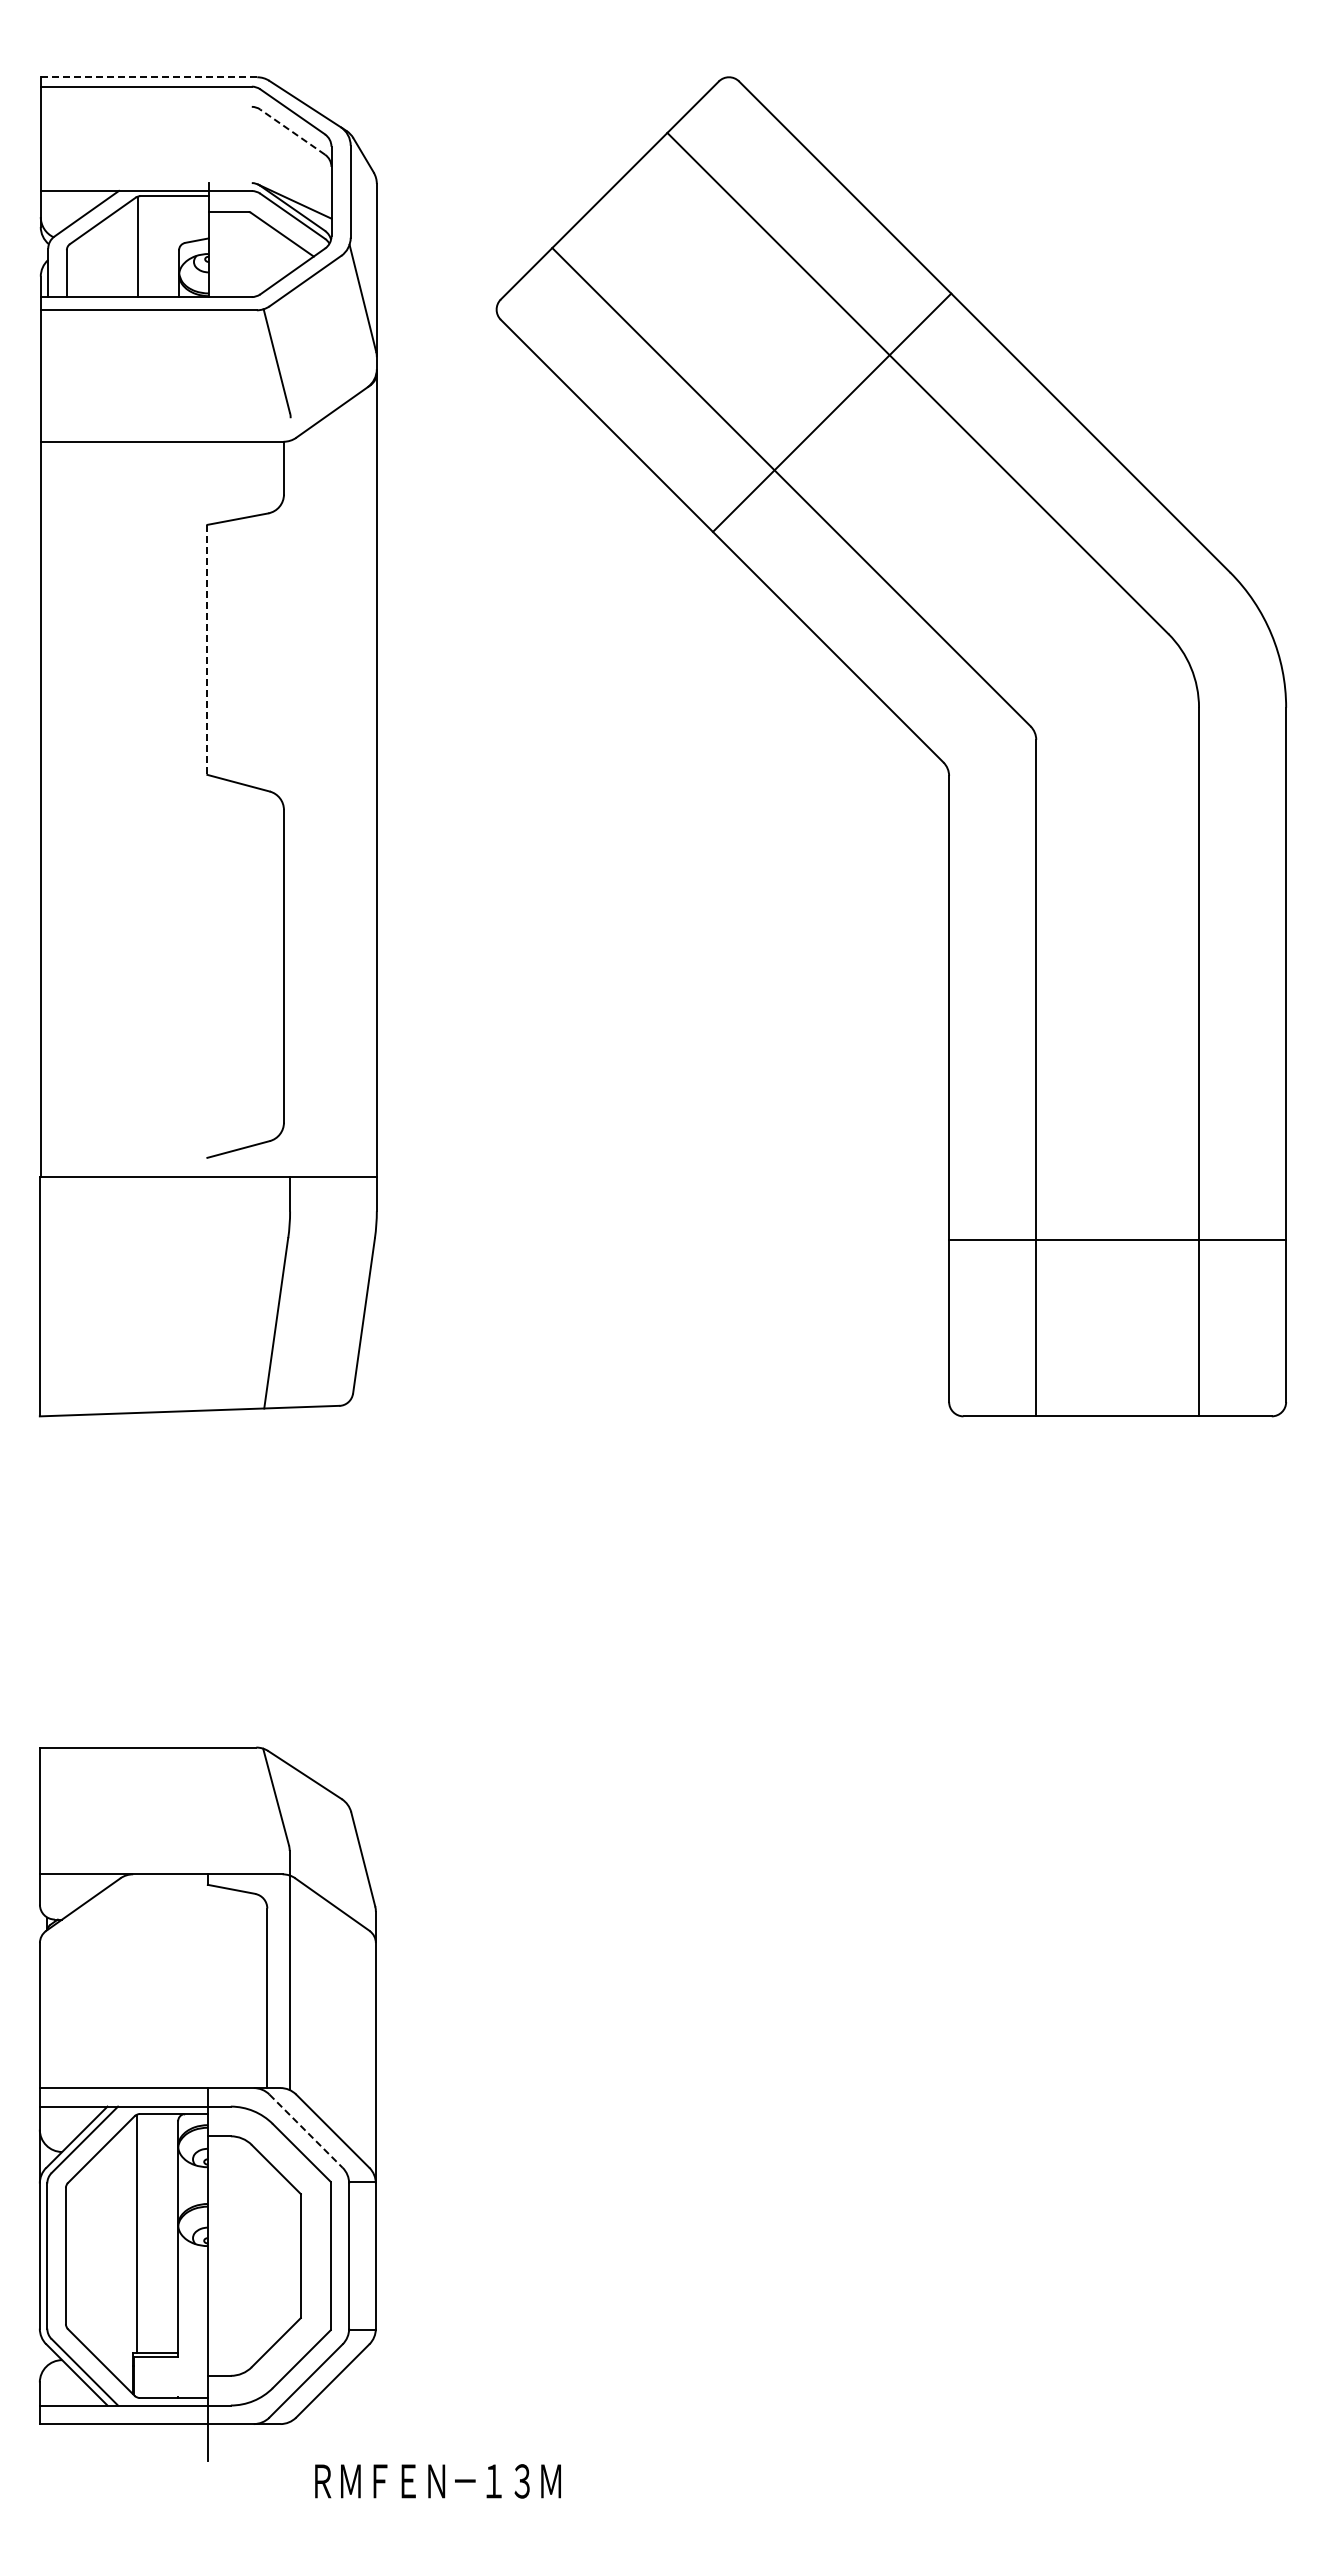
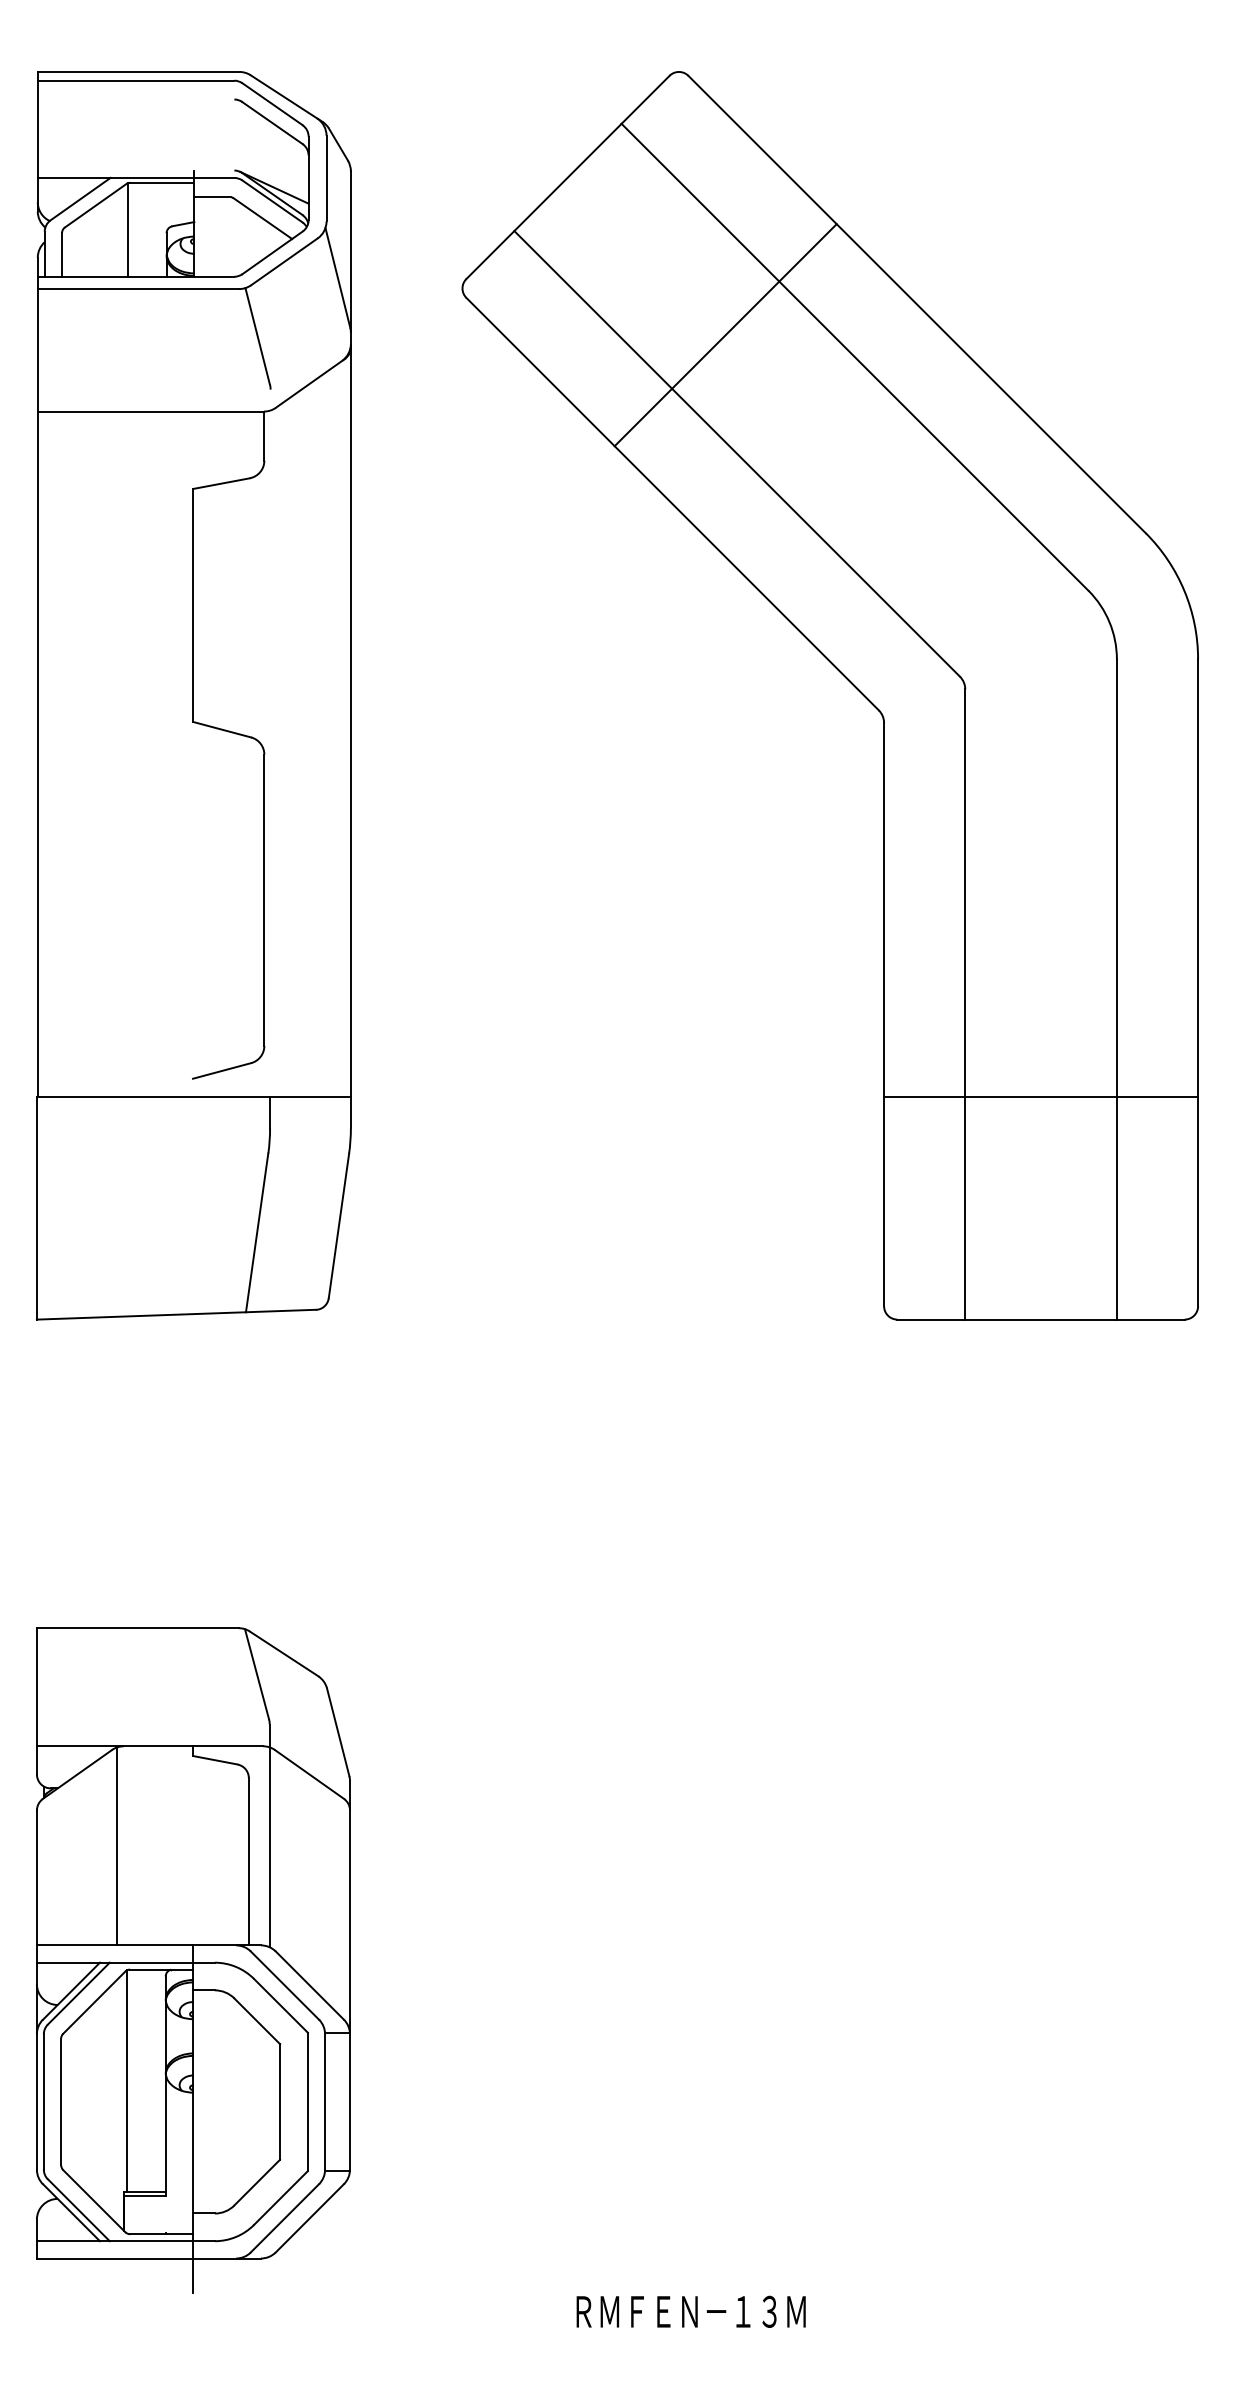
line: (148, 77) -> (138, 72), dashed -> solid
line: (292, 132) -> (272, 123), dashed -> solid
line: (831, 412) -> (725, 334), moved
line: (207, 649) -> (193, 605), dashed -> solid
line: (1117, 1240) -> (1040, 1097), moved
line: (126, 1981) -> (117, 1846), added
line: (306, 2131) -> (285, 1985), dashed -> solid
text: (437, 2481) -> (690, 2311), moved

